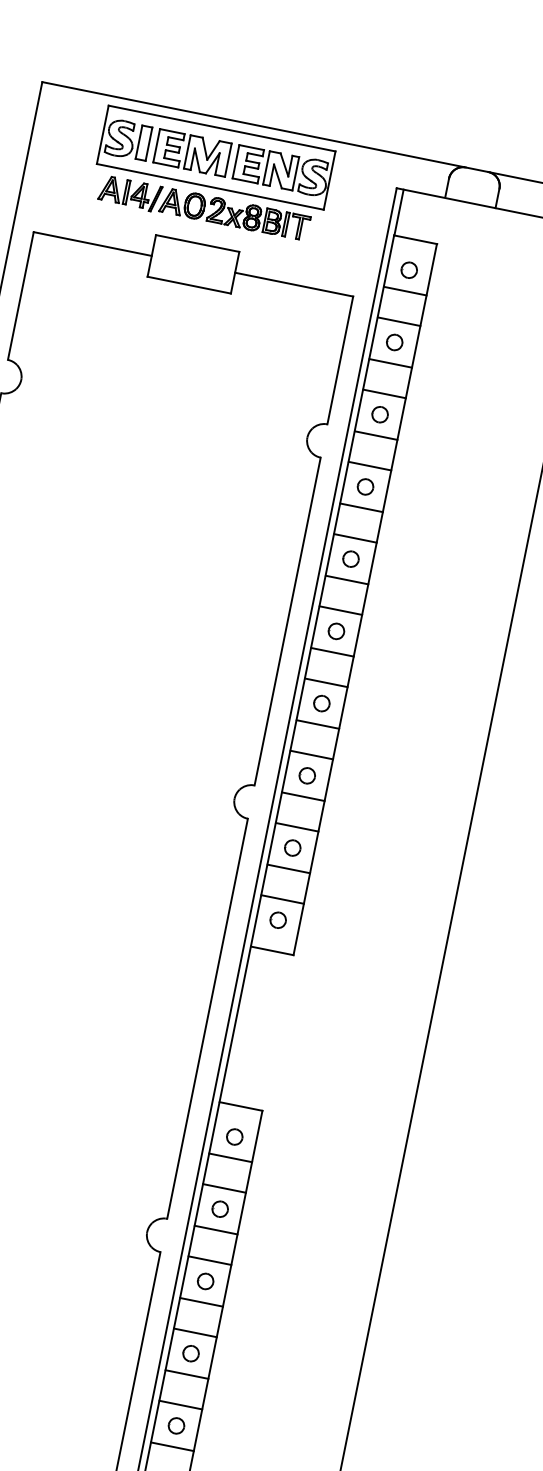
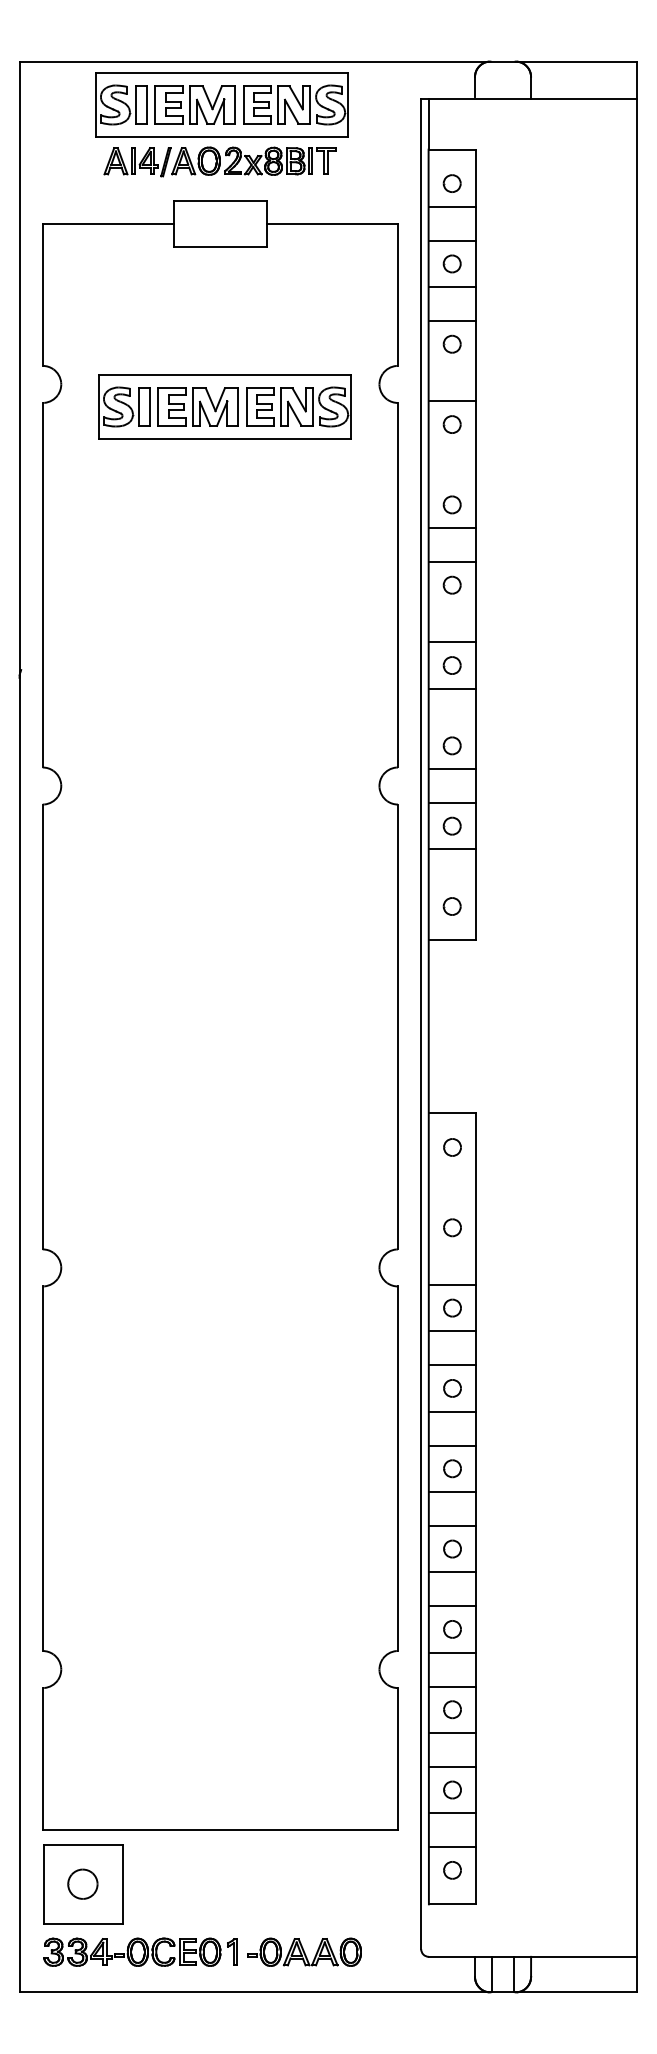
part: (164, 429) -> (224, 406), added
line: (376, 435) -> (452, 367), removed
line: (361, 507) -> (452, 447), removed
line: (355, 538) -> (452, 481), removed
line: (332, 652) -> (452, 608), removed
line: (311, 754) -> (452, 722), removed
line: (282, 899) -> (452, 883), removed
line: (230, 1157) -> (452, 1170), removed
line: (224, 1188) -> (452, 1204), removed
line: (216, 1229) -> (452, 1250), removed

